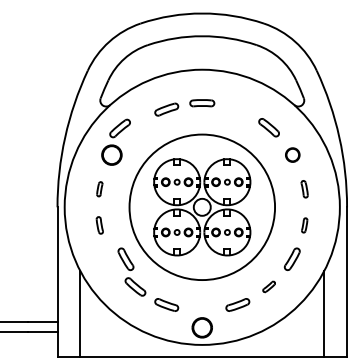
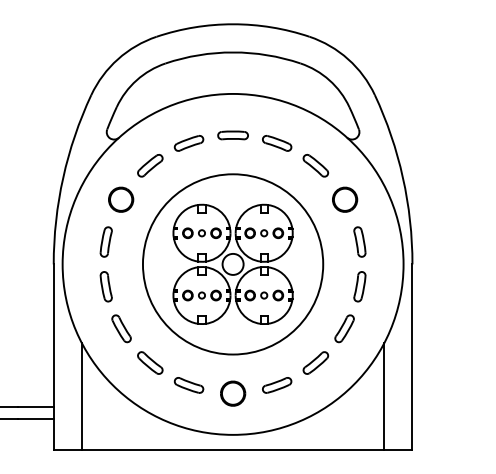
part: (238, 109) -> (277, 143), added
part: (120, 128) -> (150, 165), moved
part: (293, 154) -> (345, 199), size x1.43
part: (99, 188) -> (105, 241), size x1.67
part: (304, 188) -> (359, 241), size x1.43
part: (99, 225) -> (105, 286), size x1.43
part: (304, 225) -> (359, 286), size x1.67
part: (125, 259) -> (121, 328), moved
part: (268, 286) -> (315, 362), size x1.67
part: (202, 327) -> (233, 393), moved

